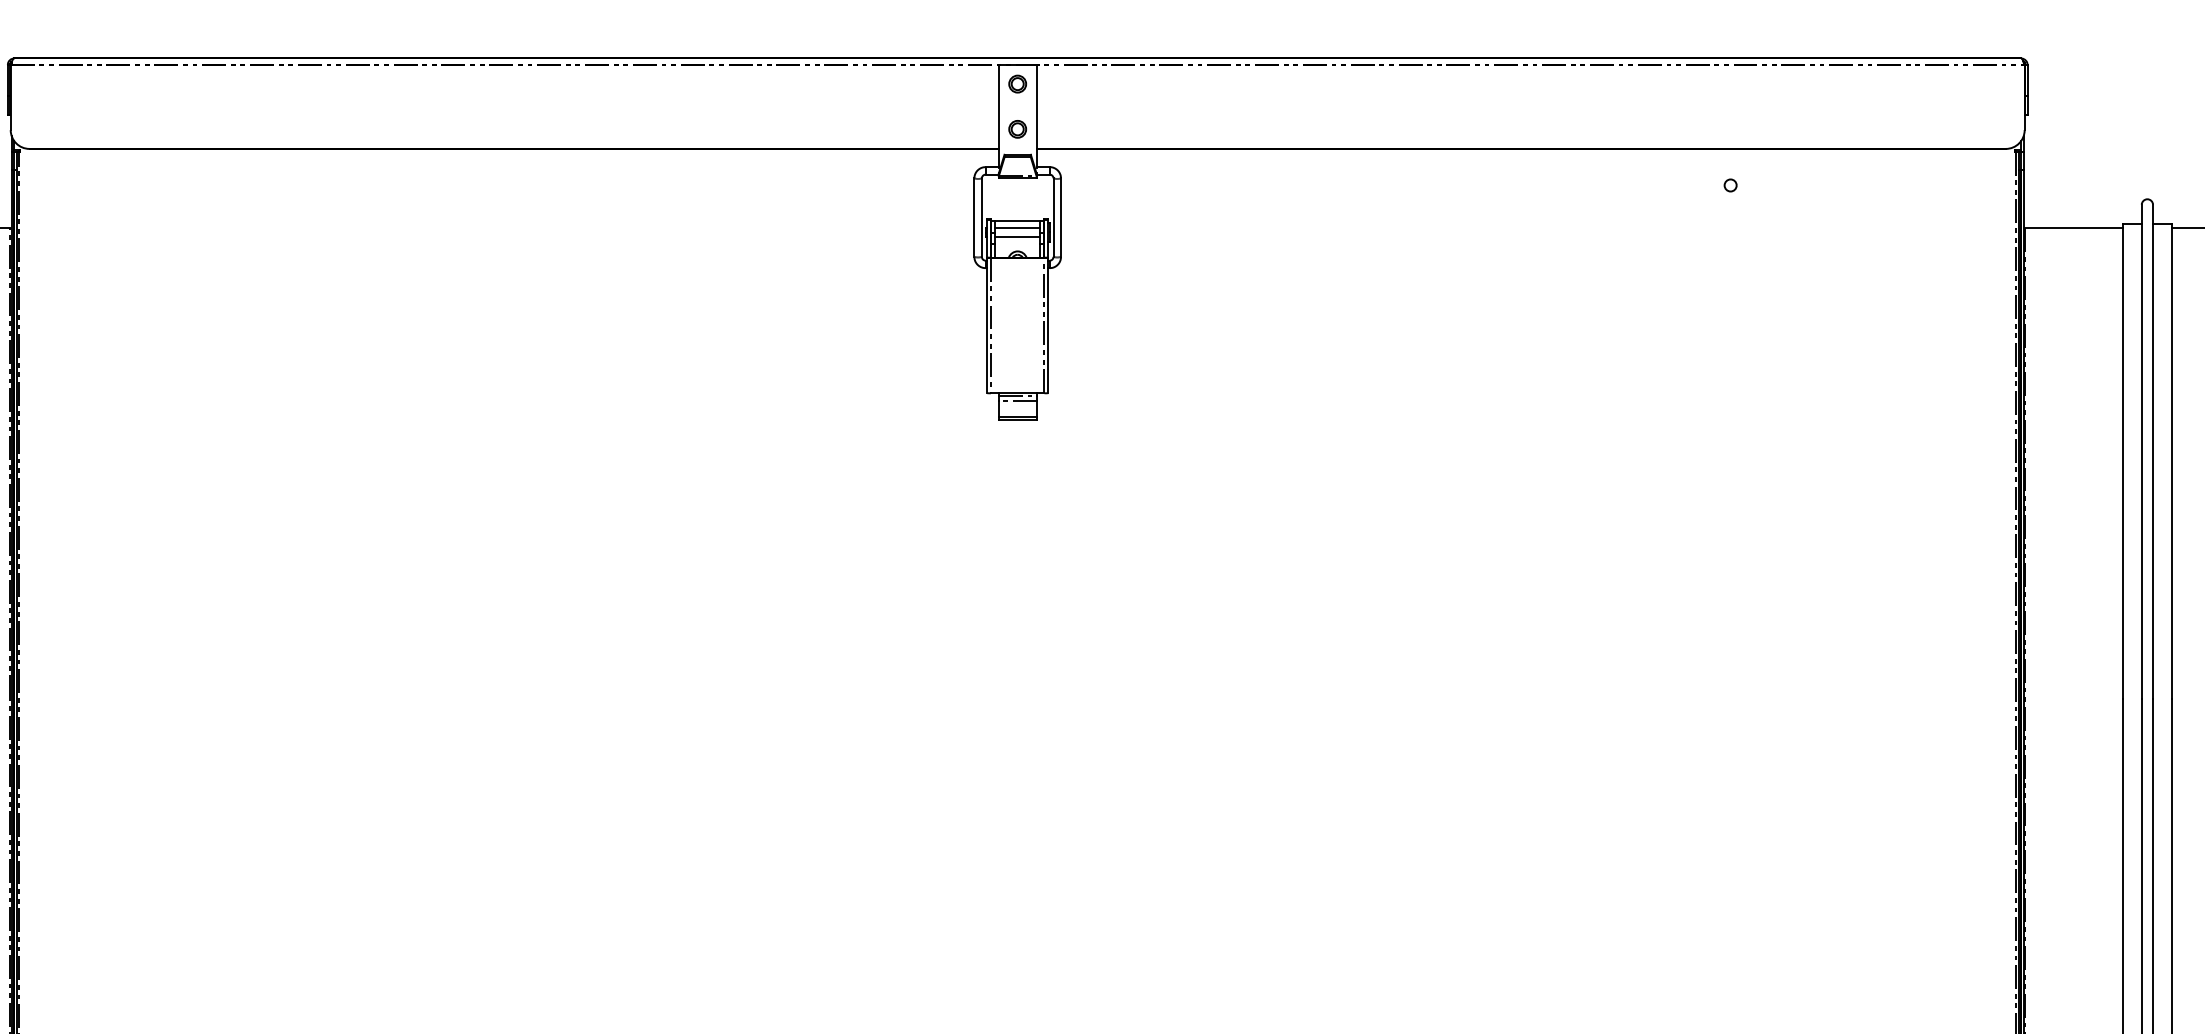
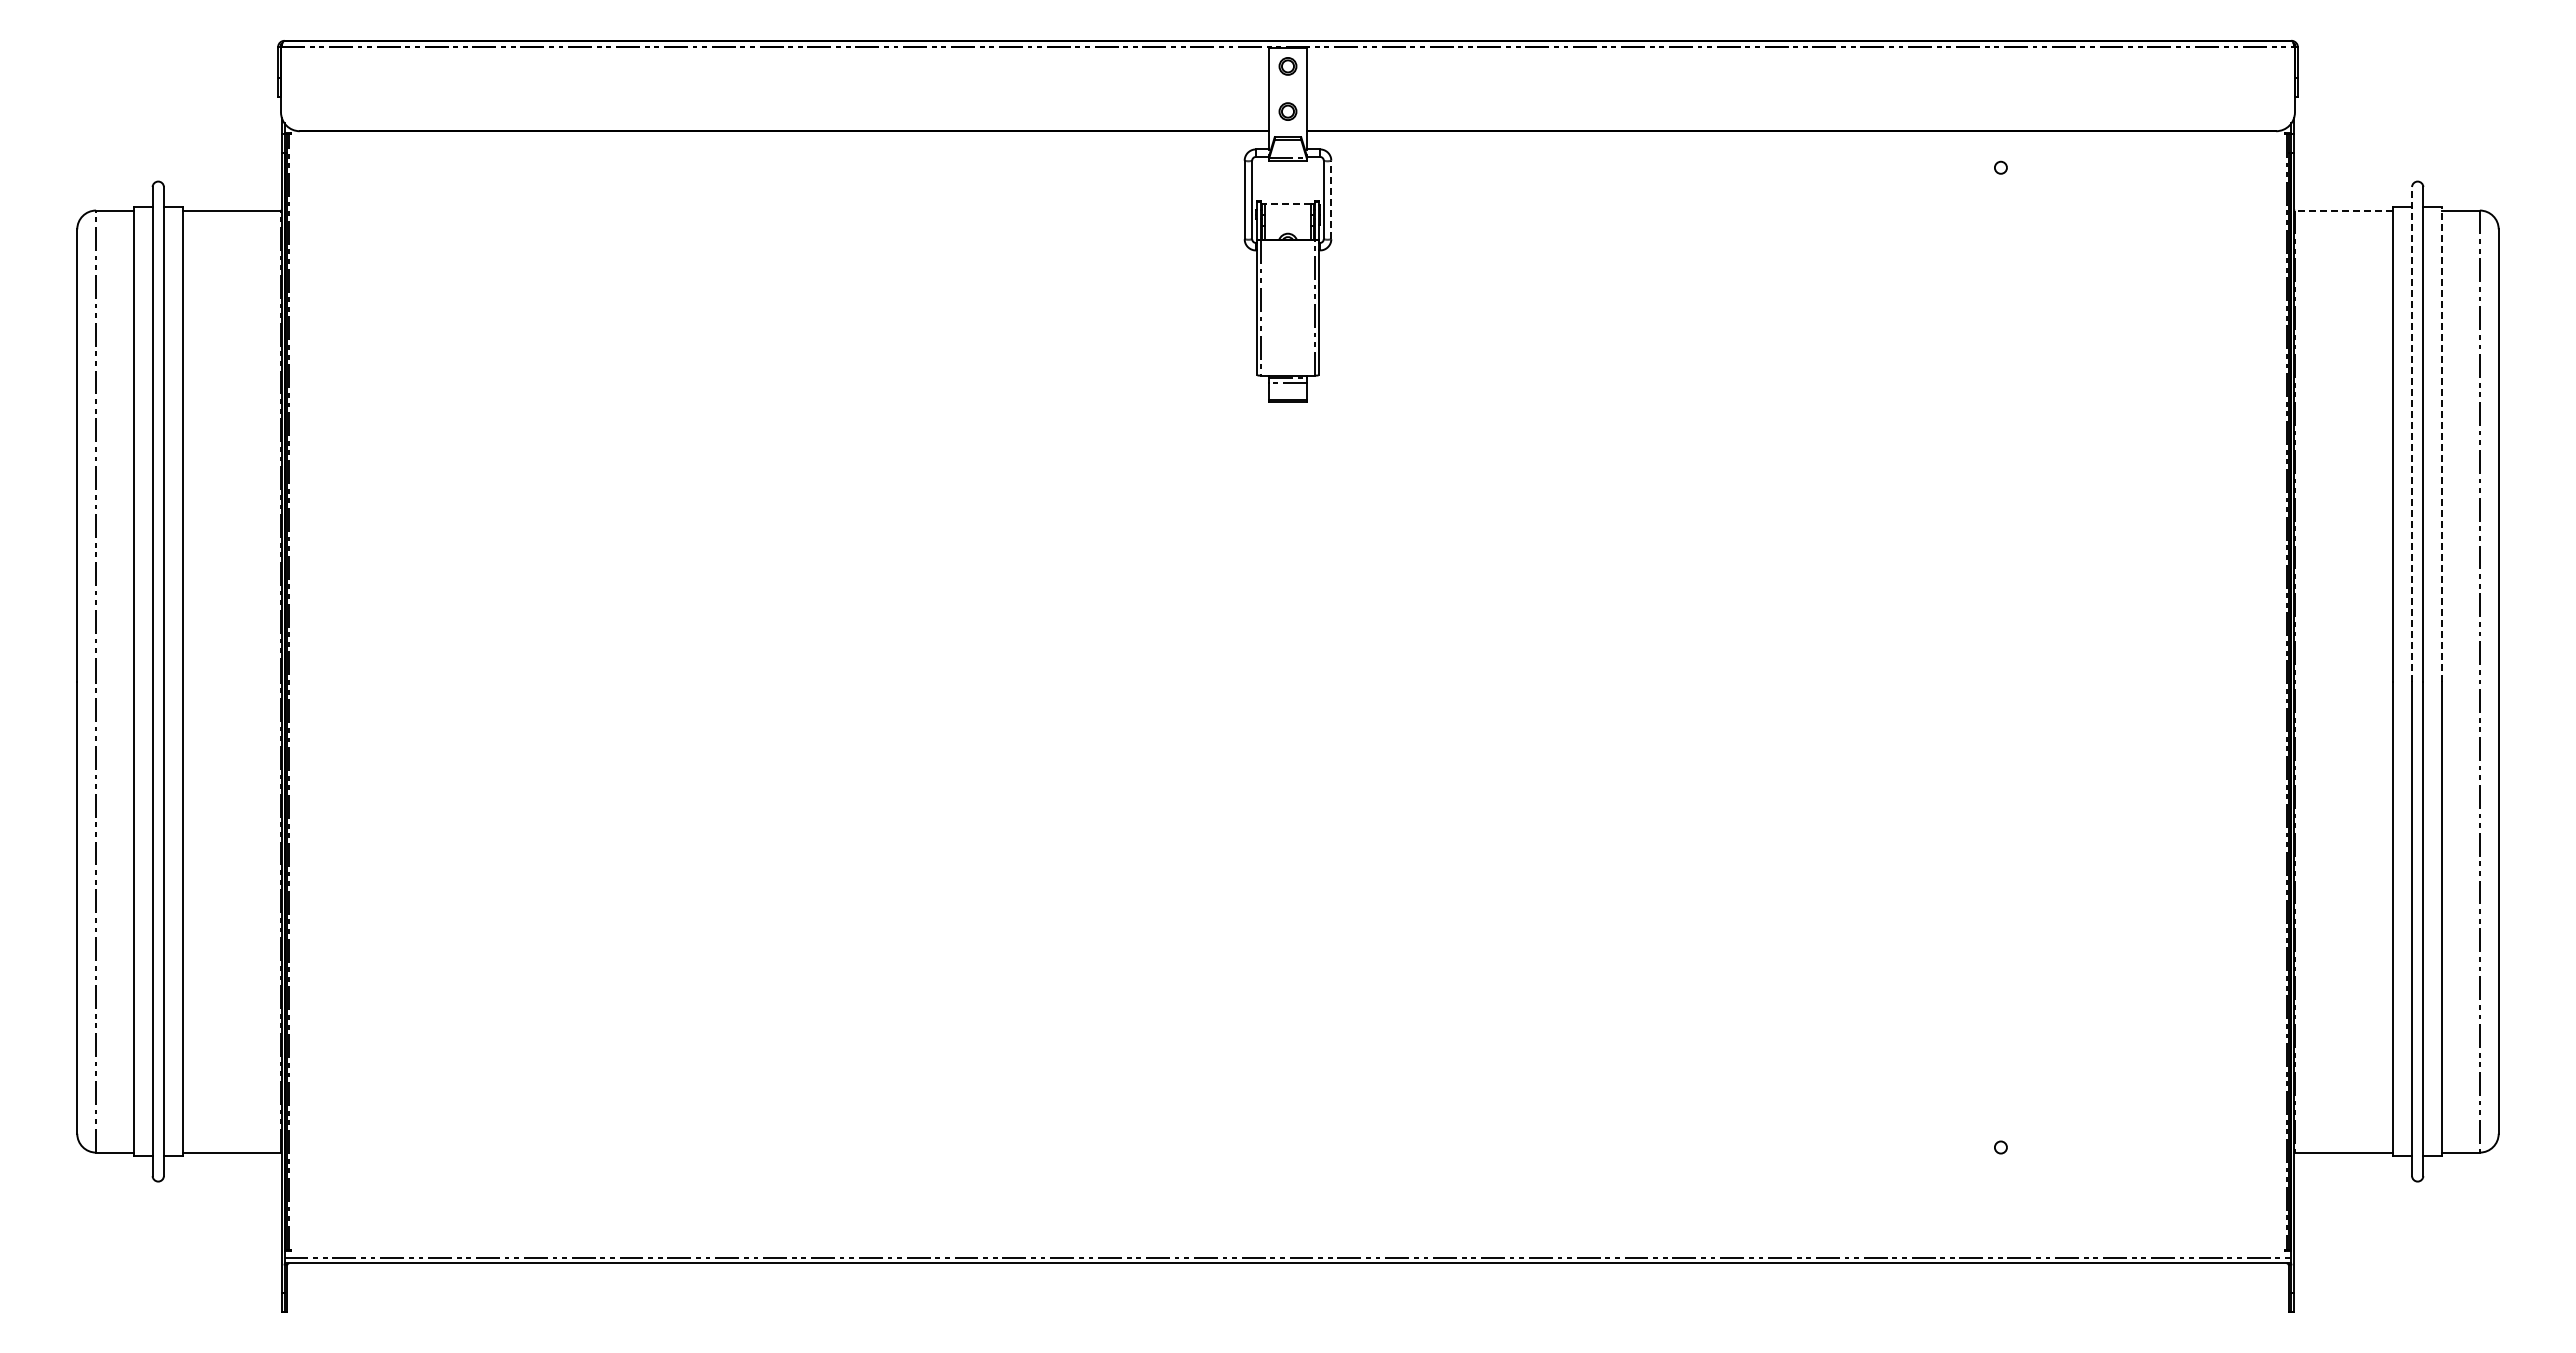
line: (1061, 217) -> (1331, 199), solid -> dashed
line: (1018, 221) -> (1288, 203), solid -> dashed
line: (1017, 228) -> (1287, 210), removed
line: (2074, 228) -> (2344, 210), solid -> dashed
line: (1017, 237) -> (1287, 219), removed
line: (2142, 451) -> (2412, 433), solid -> dashed
line: (2172, 461) -> (2442, 443), solid -> dashed

